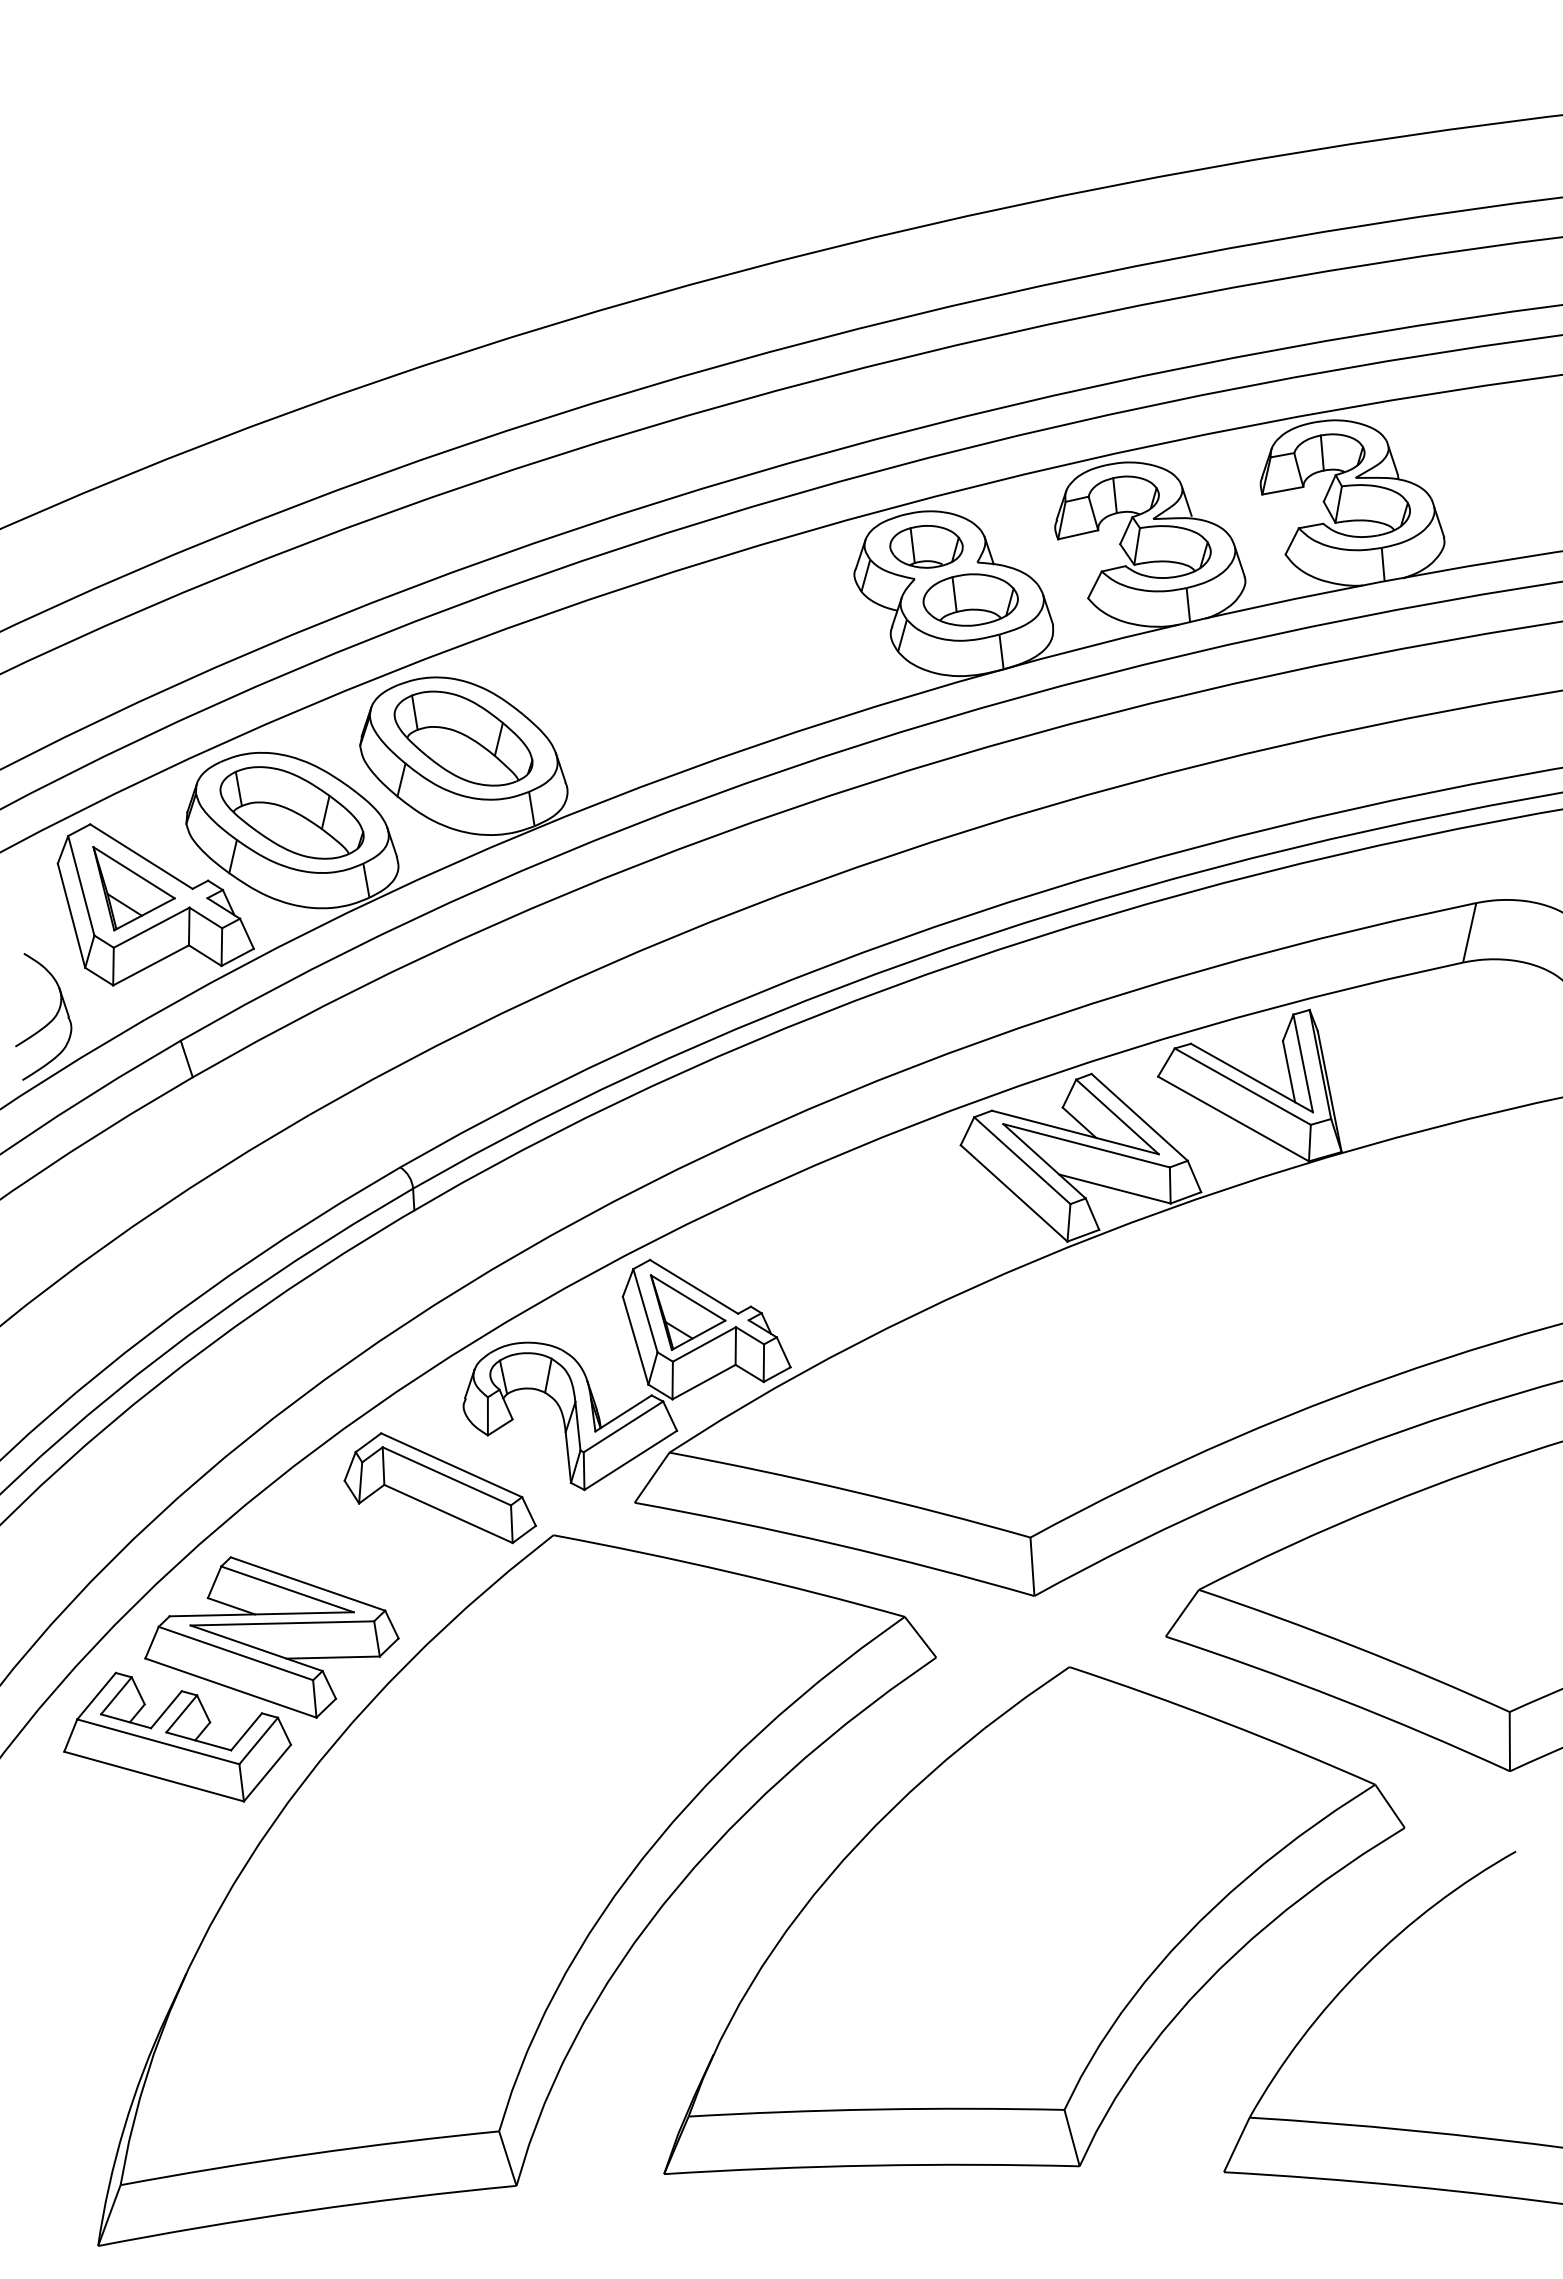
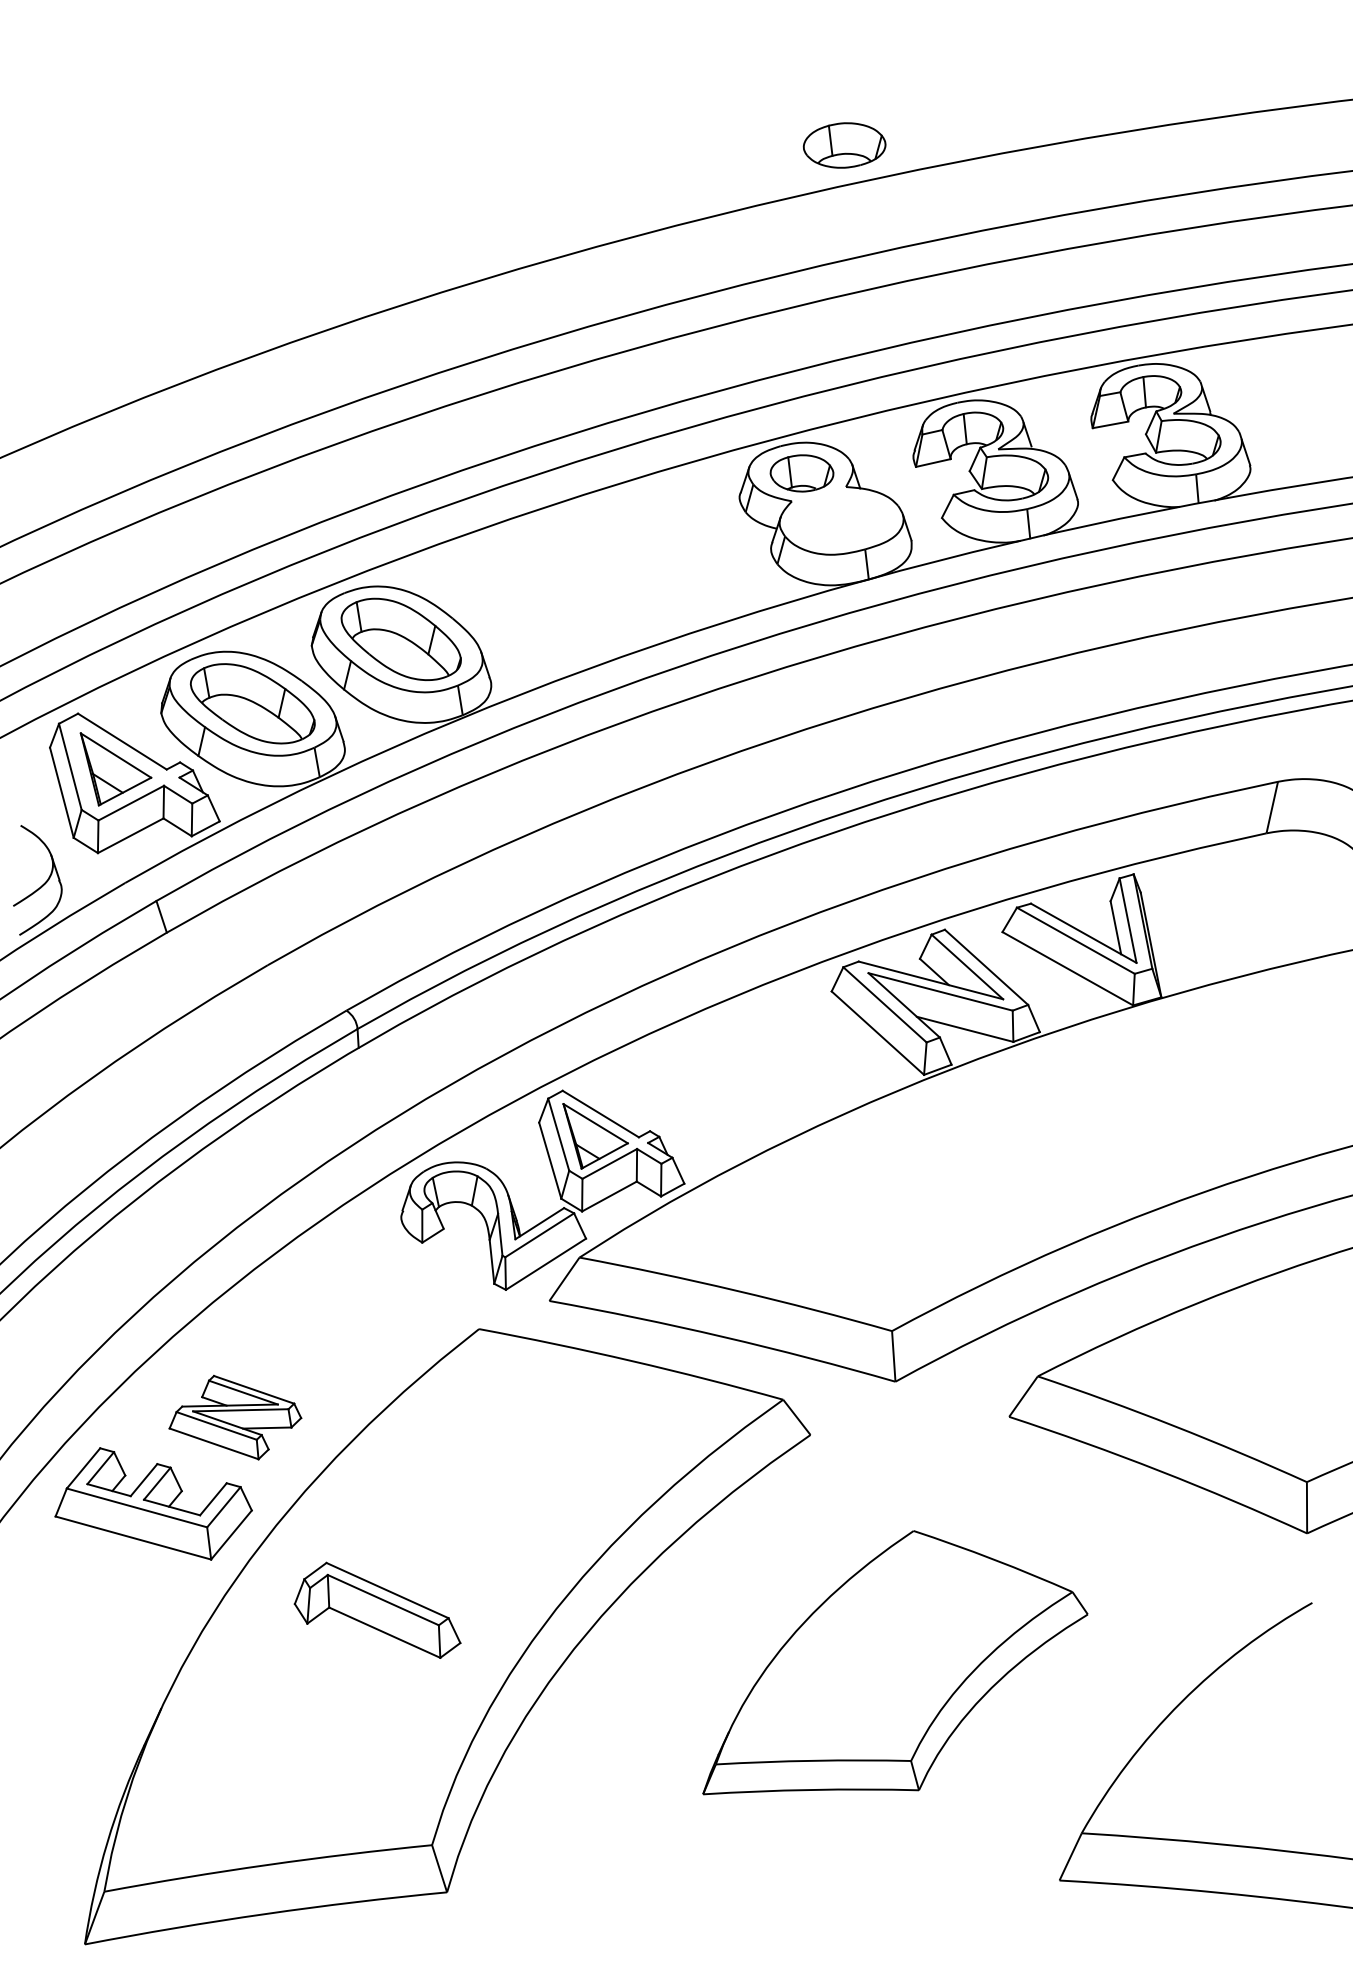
part: (970, 599) -> (844, 145), moved
part: (439, 1488) -> (376, 1610), moved
part: (271, 1637) -> (234, 1417), size x0.6
part: (1034, 1920) -> (895, 1662), size x0.6

